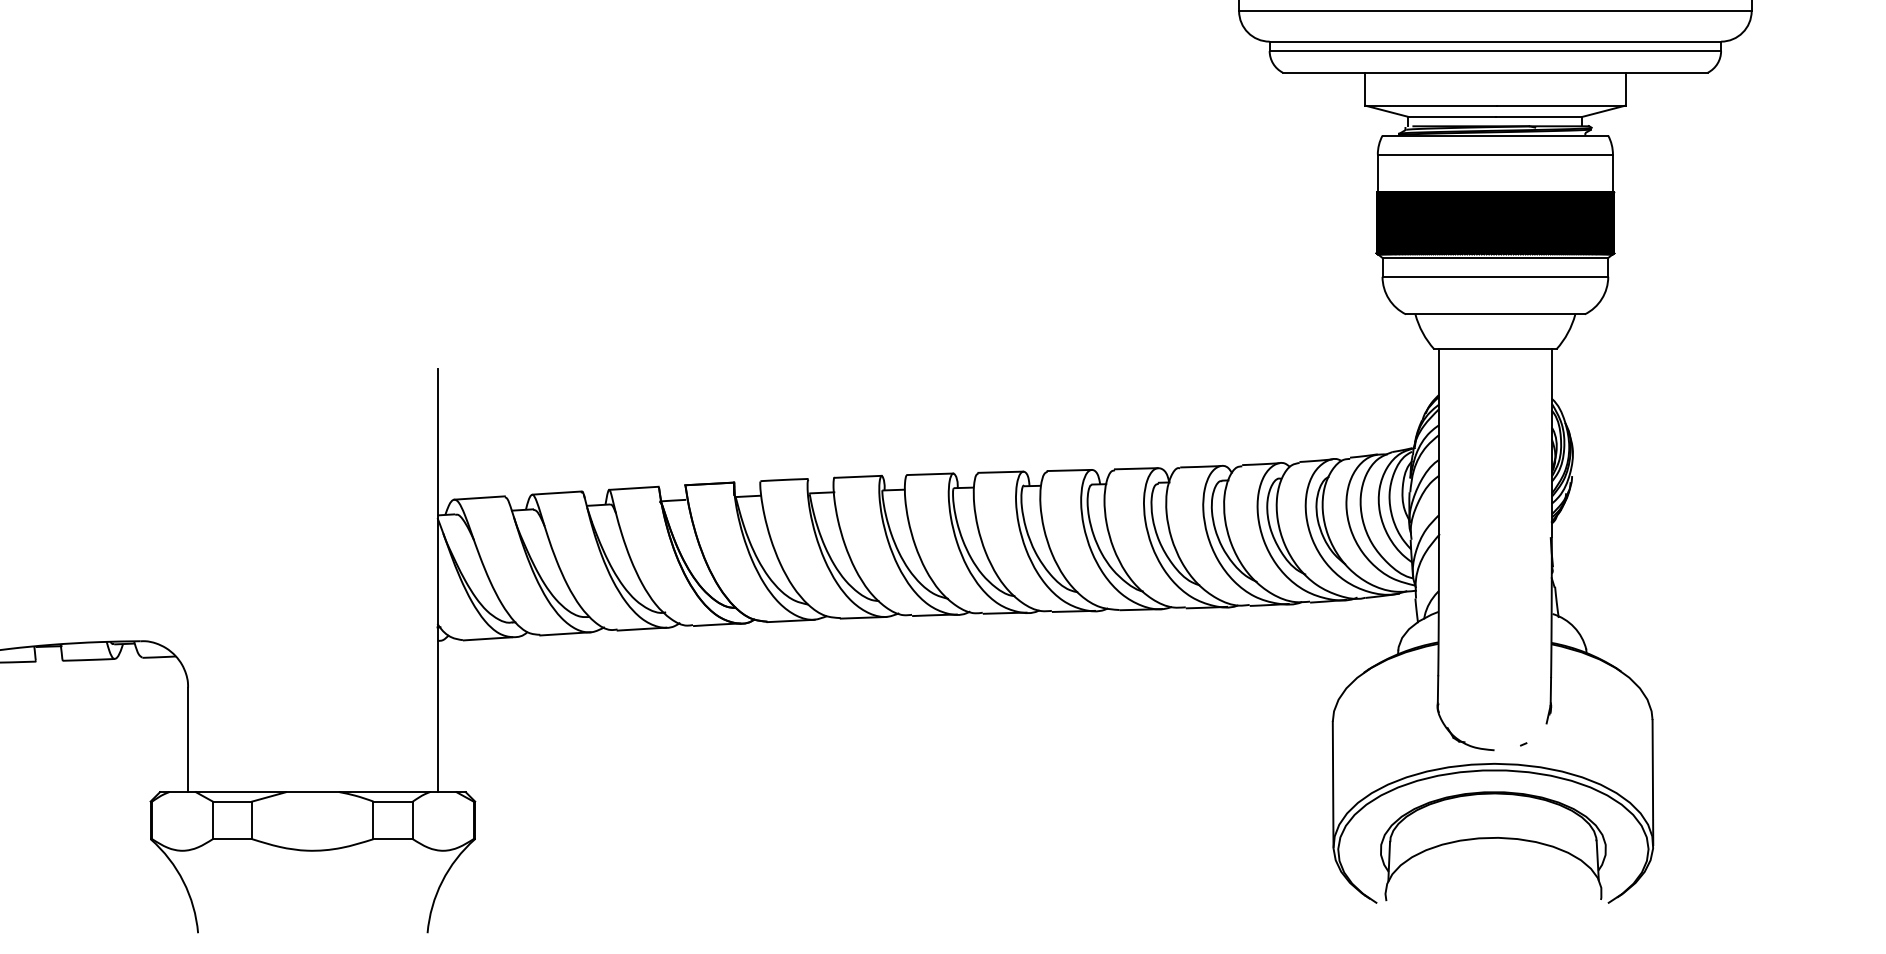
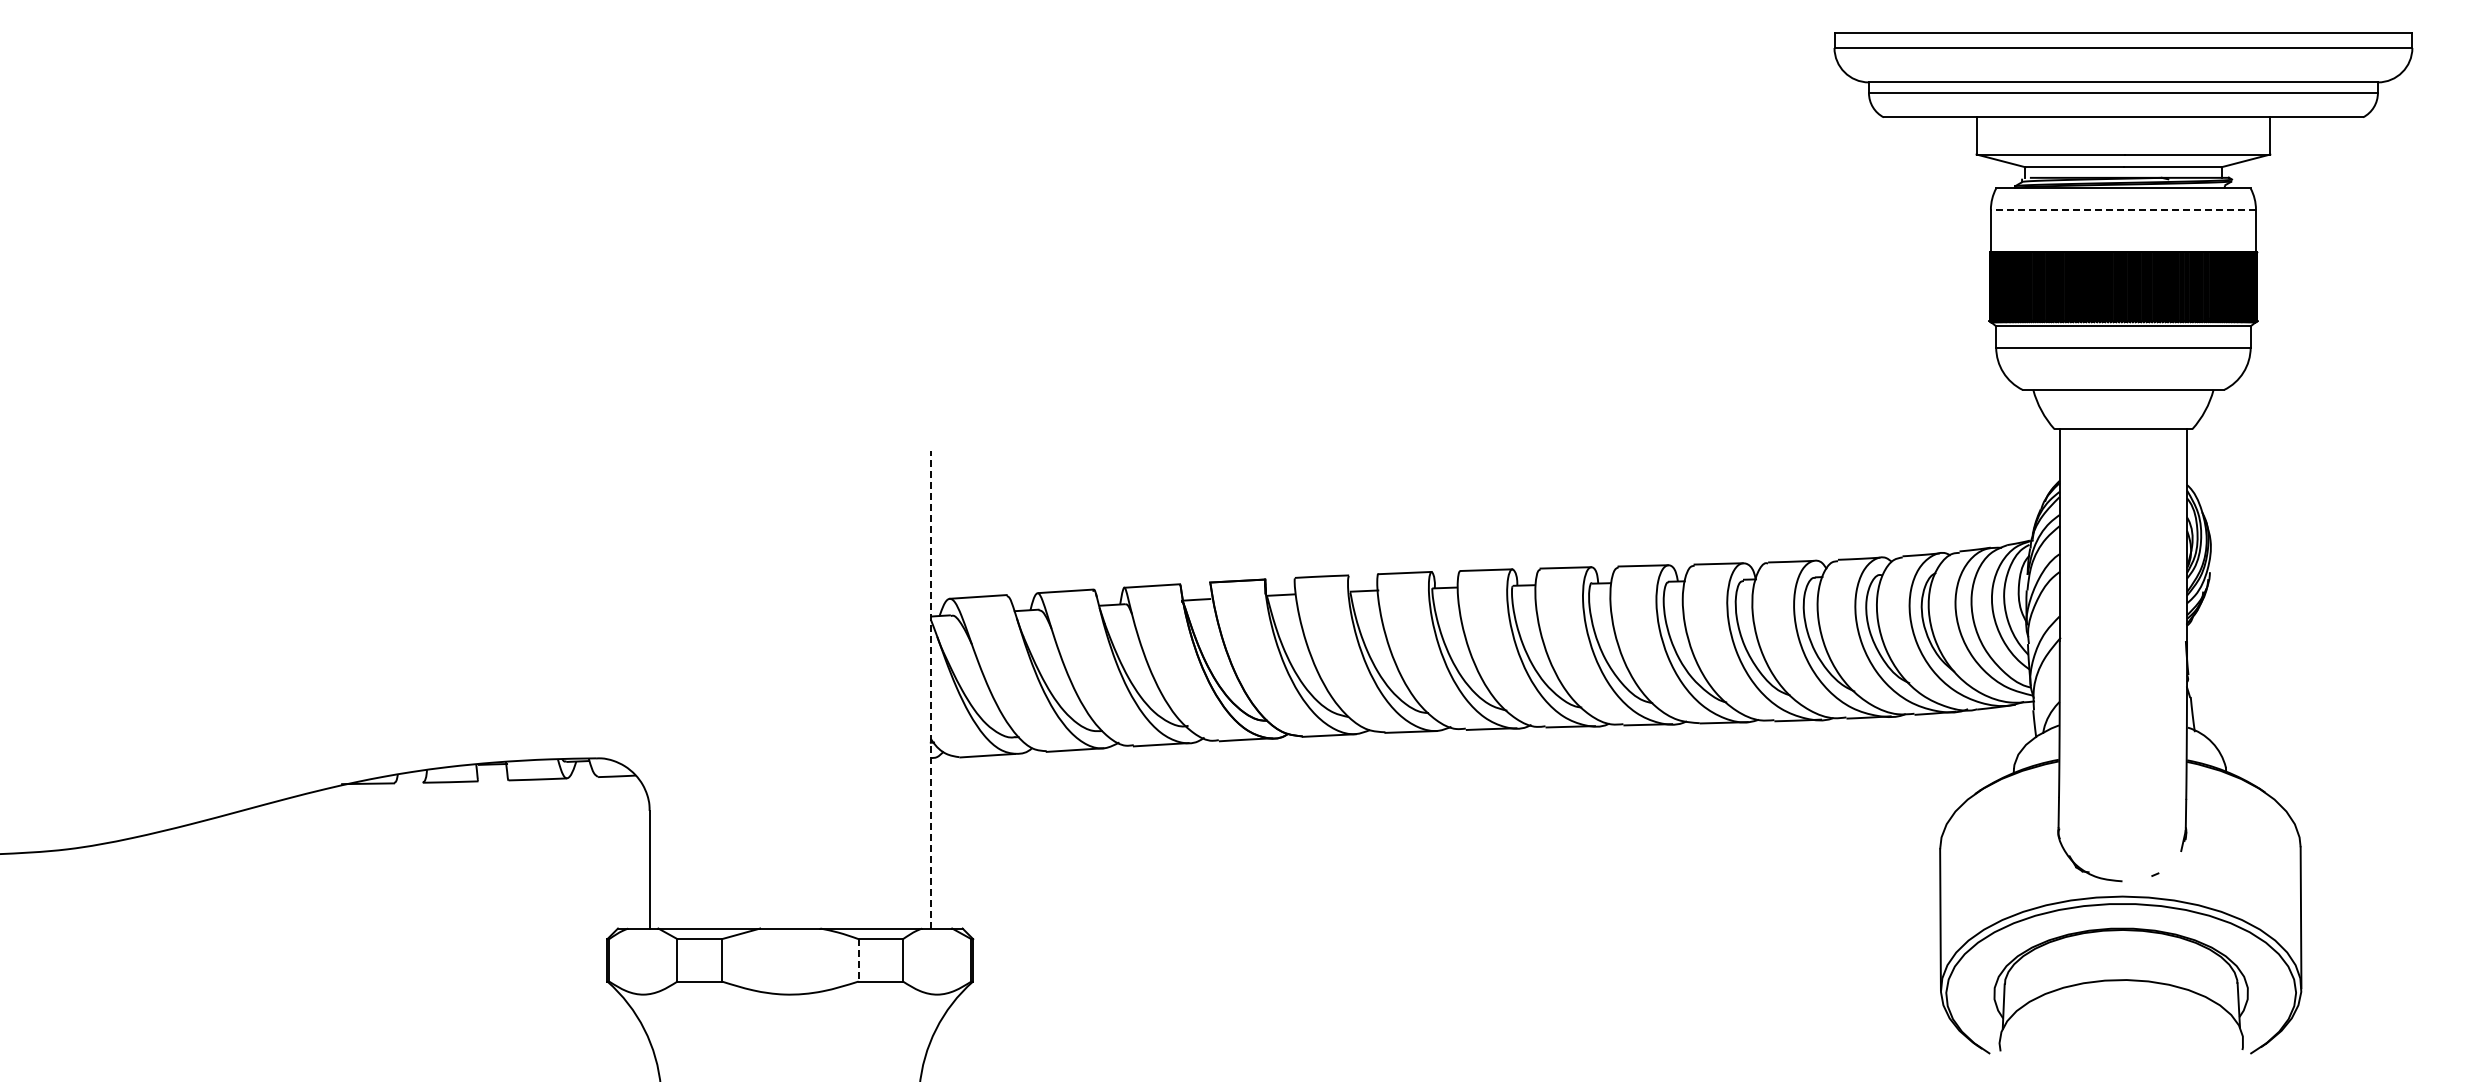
line: (1495, 154) -> (2123, 209), solid -> dashed
line: (437, 580) -> (930, 689), solid -> dashed
line: (373, 820) -> (858, 960), solid -> dashed

